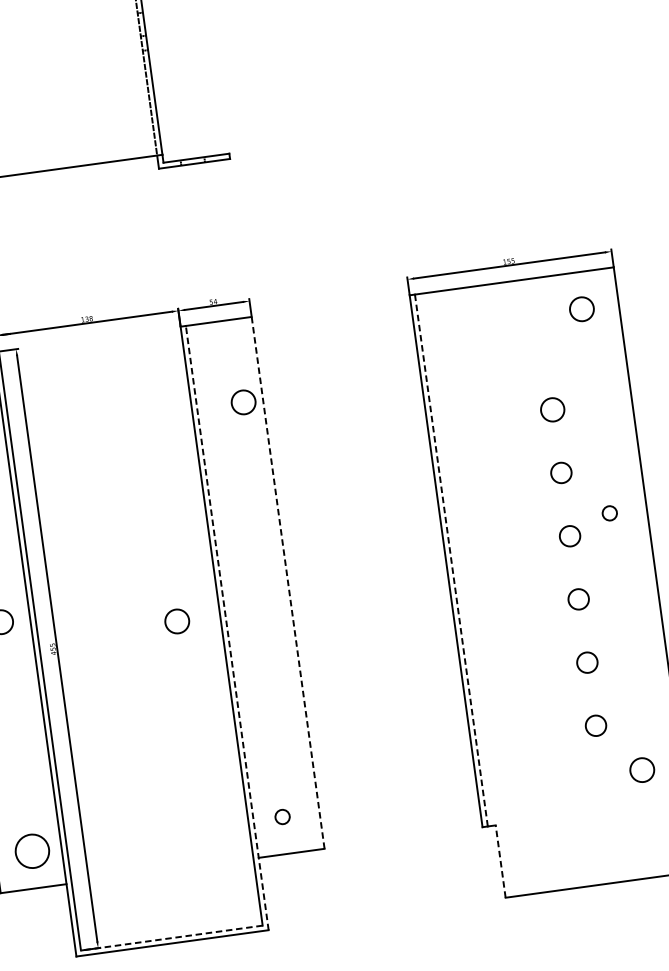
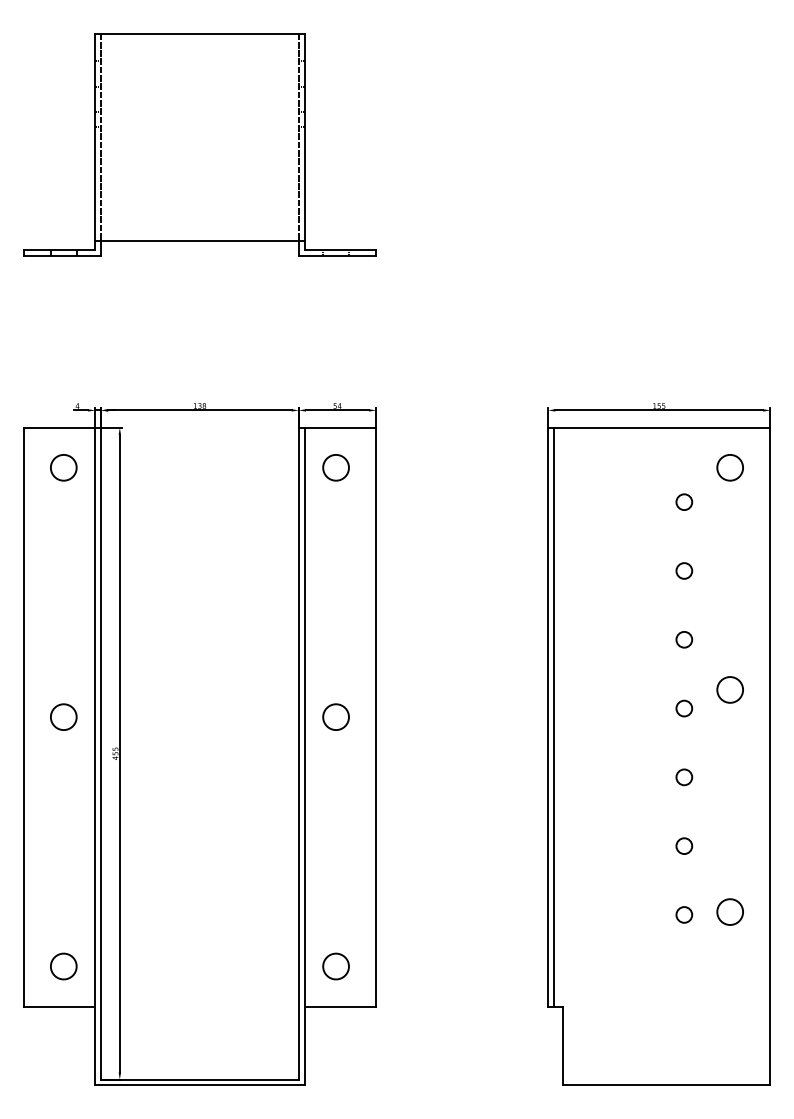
circle: (544, 345) -> (684, 501), added
circle: (243, 402) -> (335, 467), moved
circle: (552, 409) -> (684, 570), size x0.62
circle: (561, 472) -> (684, 639), size x0.71
circle: (609, 513) -> (729, 689), size x1.67
circle: (570, 536) -> (684, 708), size x0.71
line: (451, 560) -> (553, 717), dashed -> solid
line: (288, 583) -> (376, 717), dashed -> solid
circle: (578, 599) -> (684, 777), size x0.71
circle: (176, 620) -> (335, 716), moved
line: (227, 628) -> (304, 756), dashed -> solid
circle: (587, 661) -> (684, 845), size x0.71
circle: (596, 725) -> (684, 914), size x0.71
circle: (641, 769) -> (729, 911), moved
circle: (282, 817) -> (335, 966), size x1.67
circle: (32, 851) -> (63, 966), size x0.71
line: (500, 861) -> (562, 1045), dashed -> solid
line: (171, 937) -> (199, 1079), dashed -> solid

